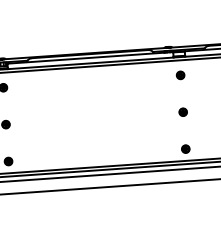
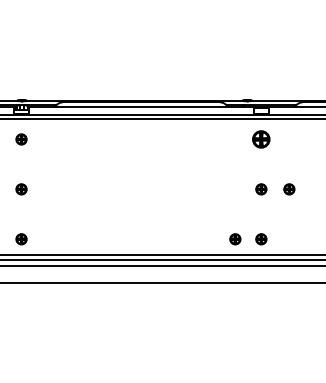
part: (180, 75) -> (261, 139), size x1.6
part: (204, 110) -> (289, 189), added
part: (166, 150) -> (235, 239), added

